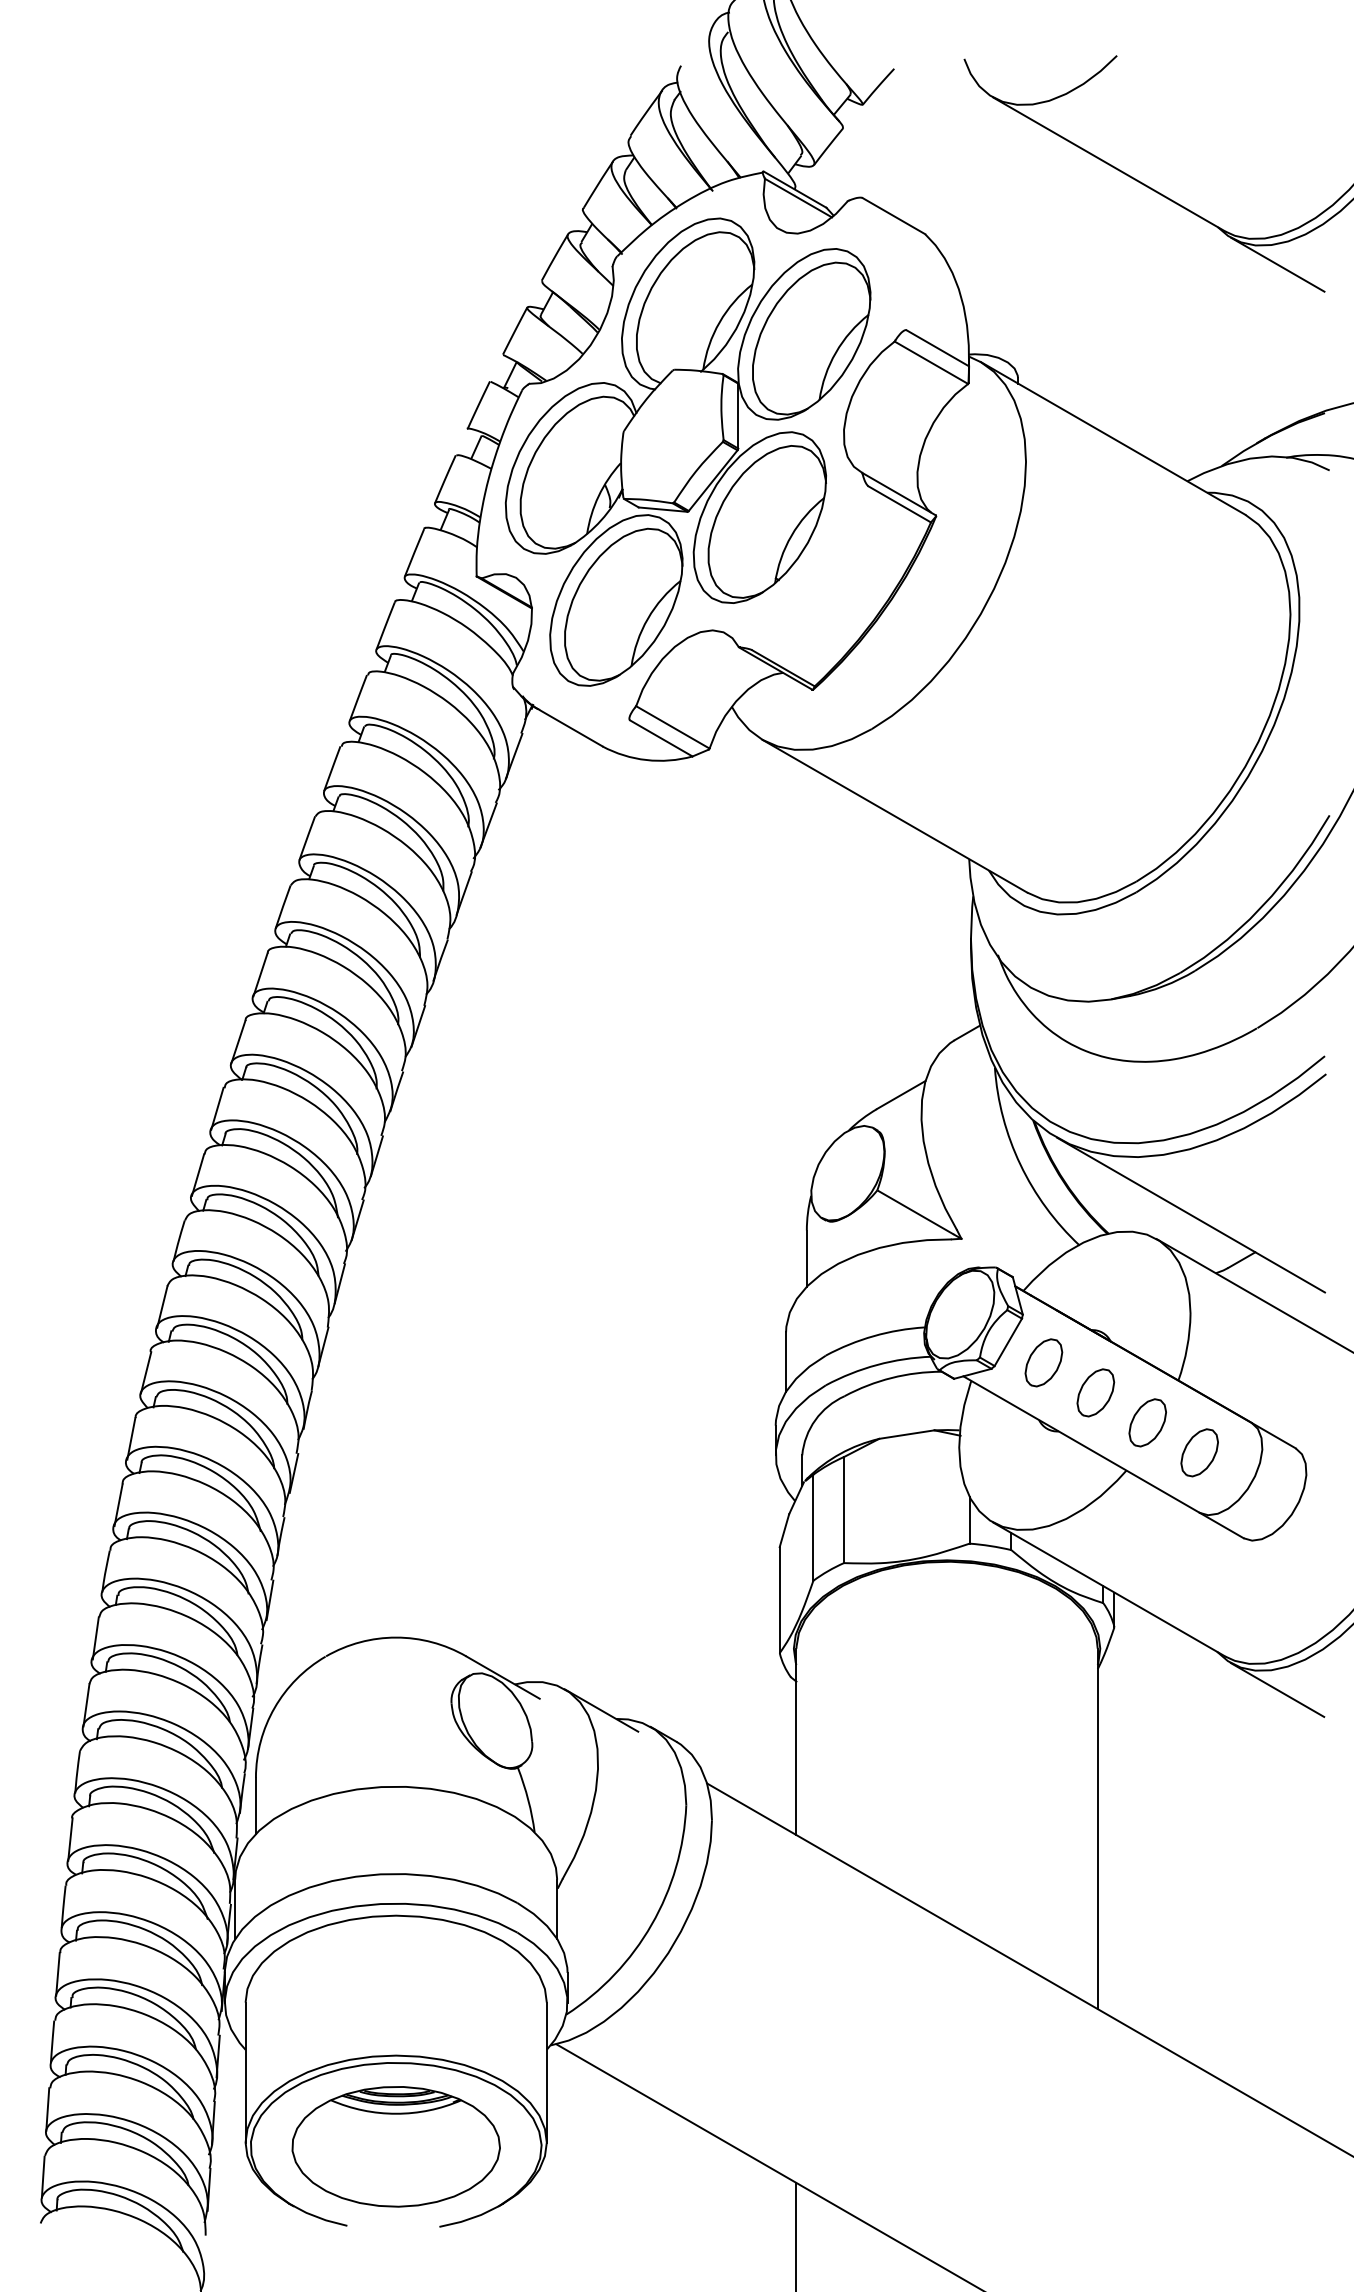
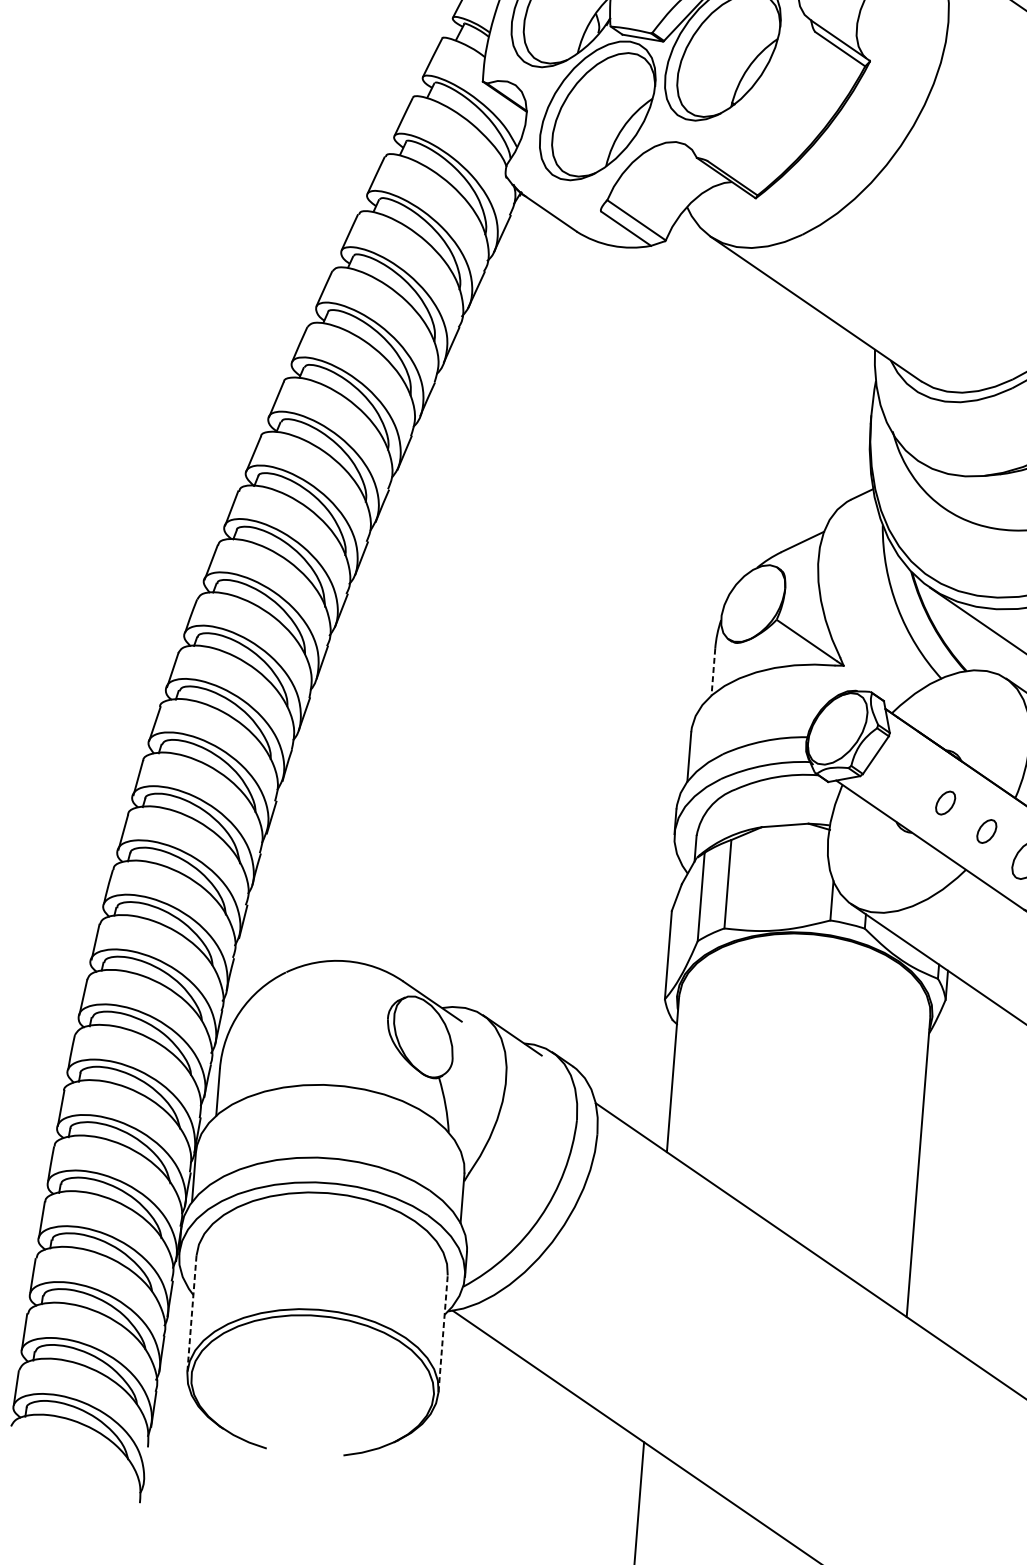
line: (806, 1259) -> (713, 672), solid -> dashed
part: (1043, 1362) -> (903, 774), removed
part: (1095, 1392) -> (945, 802), size x0.6
part: (1147, 1422) -> (986, 831), size x0.6
line: (245, 2072) -> (191, 1313), solid -> dashed
line: (546, 2072) -> (442, 1333), solid -> dashed
part: (395, 2146) -> (312, 1385), removed

